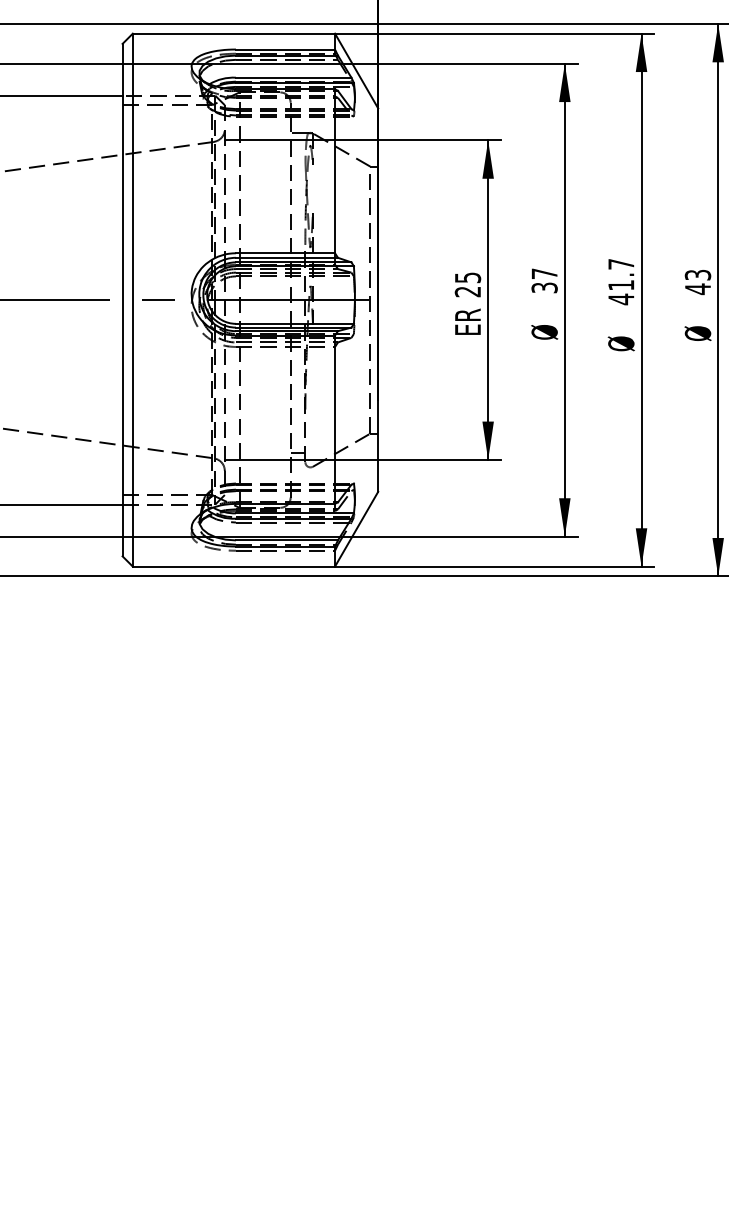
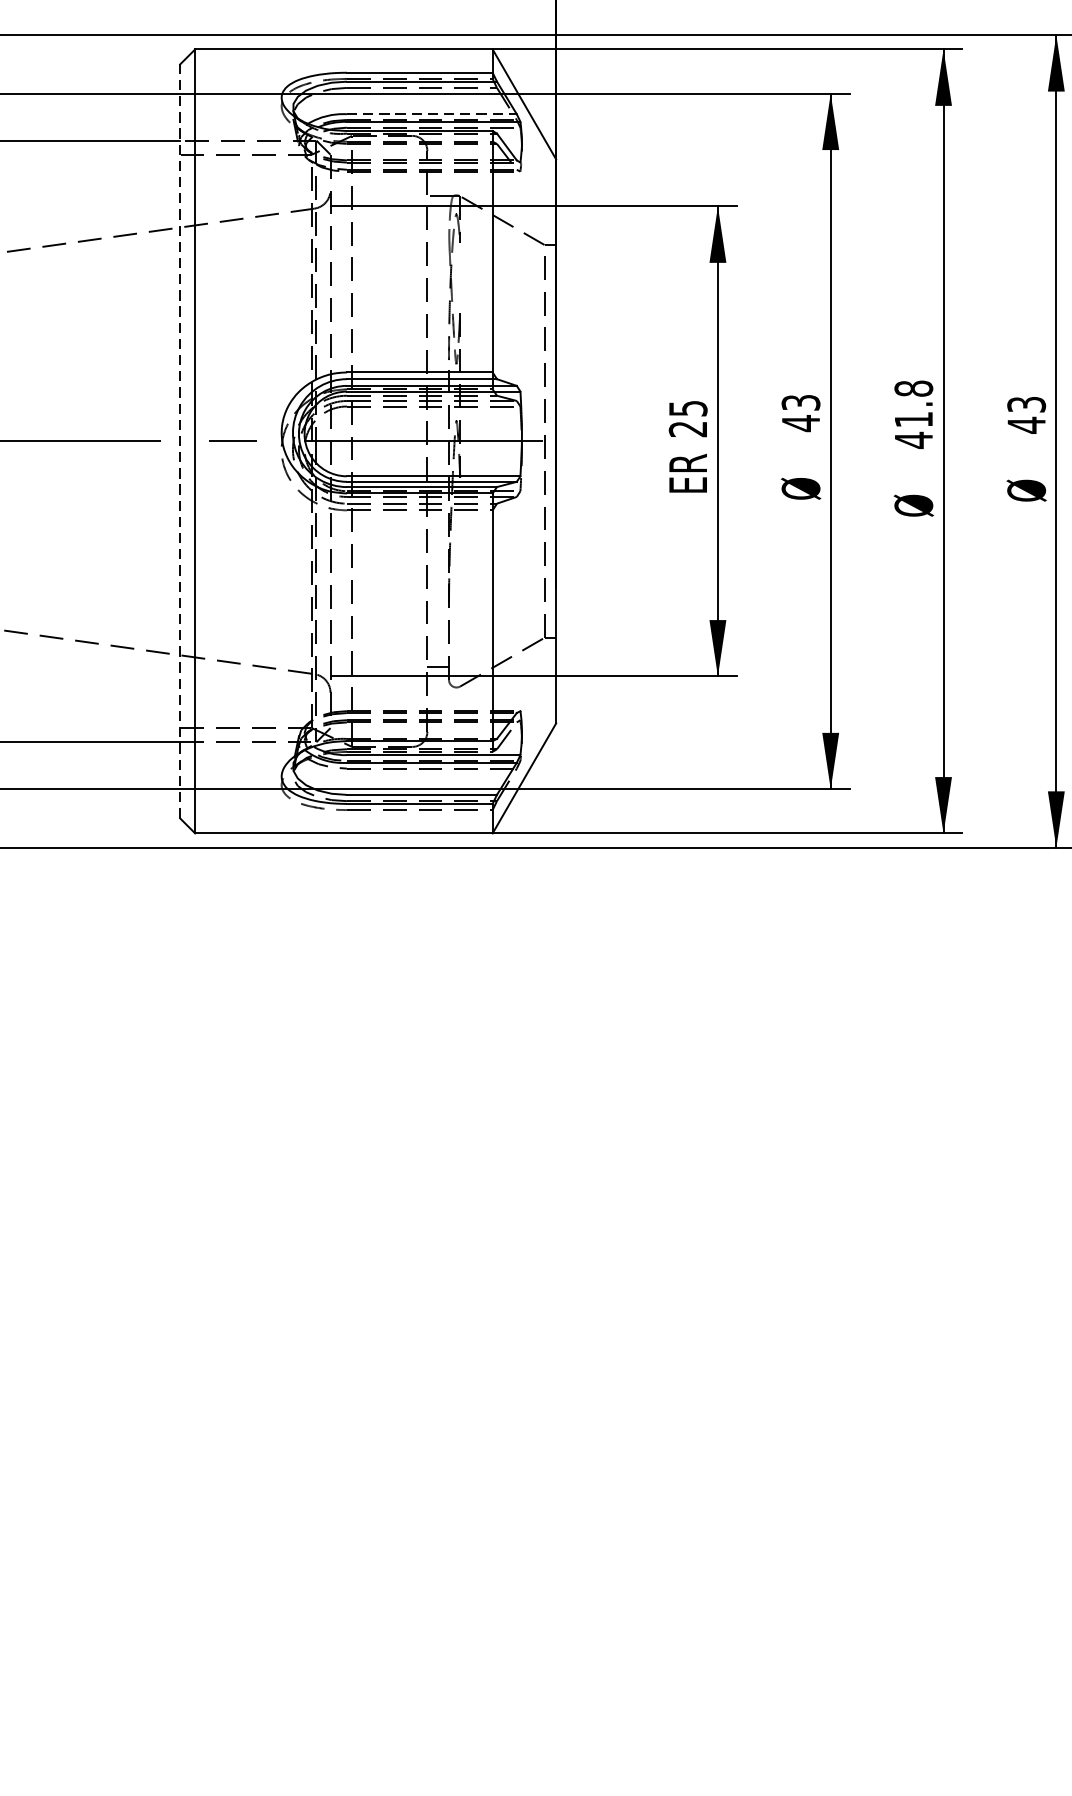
line: (293, 77) -> (431, 113), solid -> dashed
text: (621, 263) -> (914, 387), 41.7 -> 41.8
text: (544, 280) -> (800, 412), 37 -> 43
line: (122, 299) -> (179, 440), solid -> dashed

